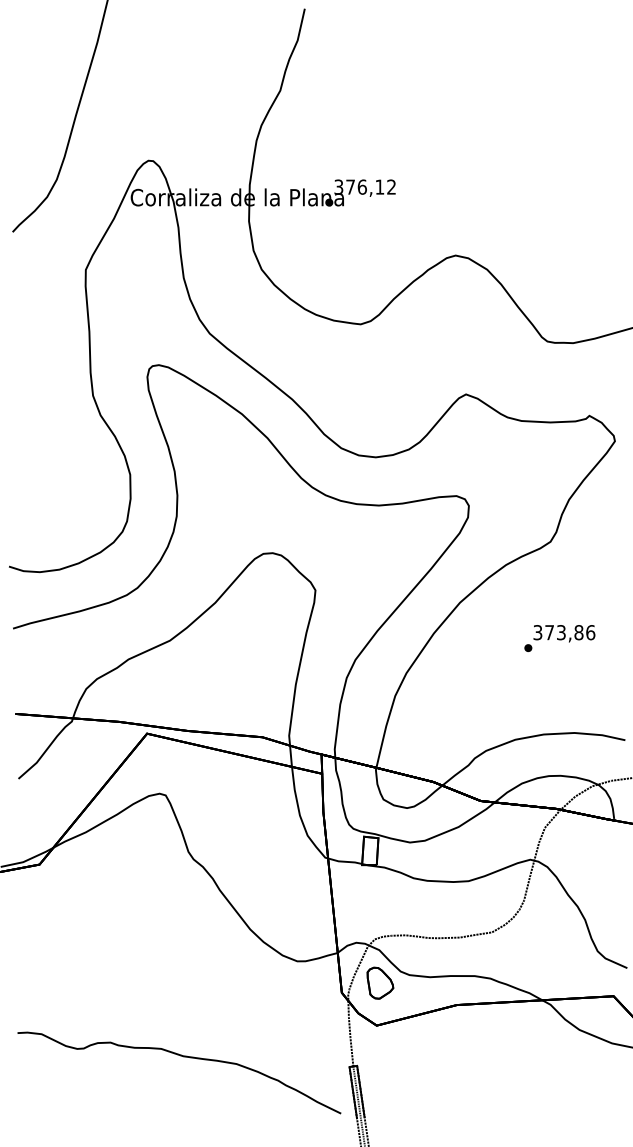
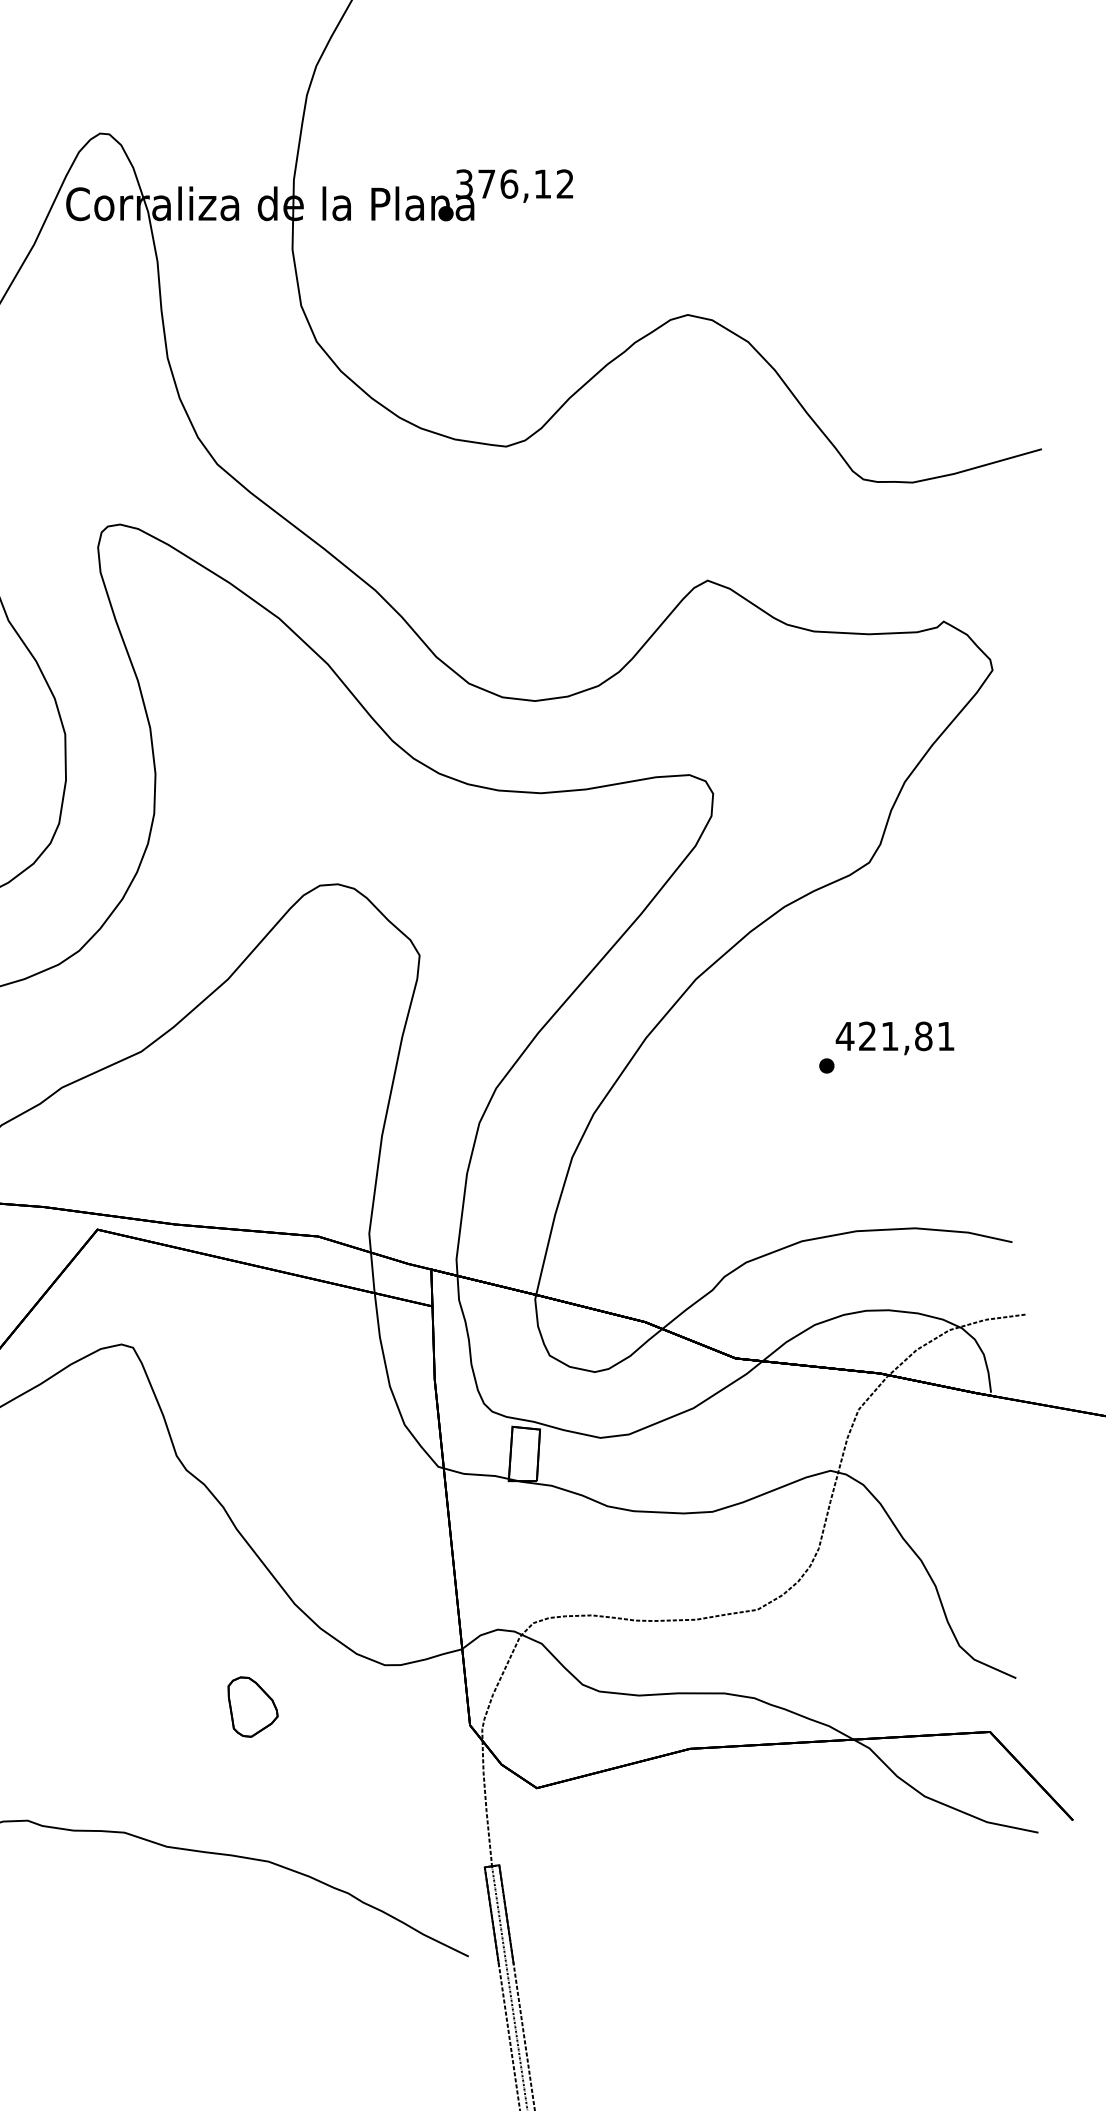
text: (564, 632) -> (896, 1036), 373,86 -> 421,81
part: (380, 982) -> (253, 1705), moved

